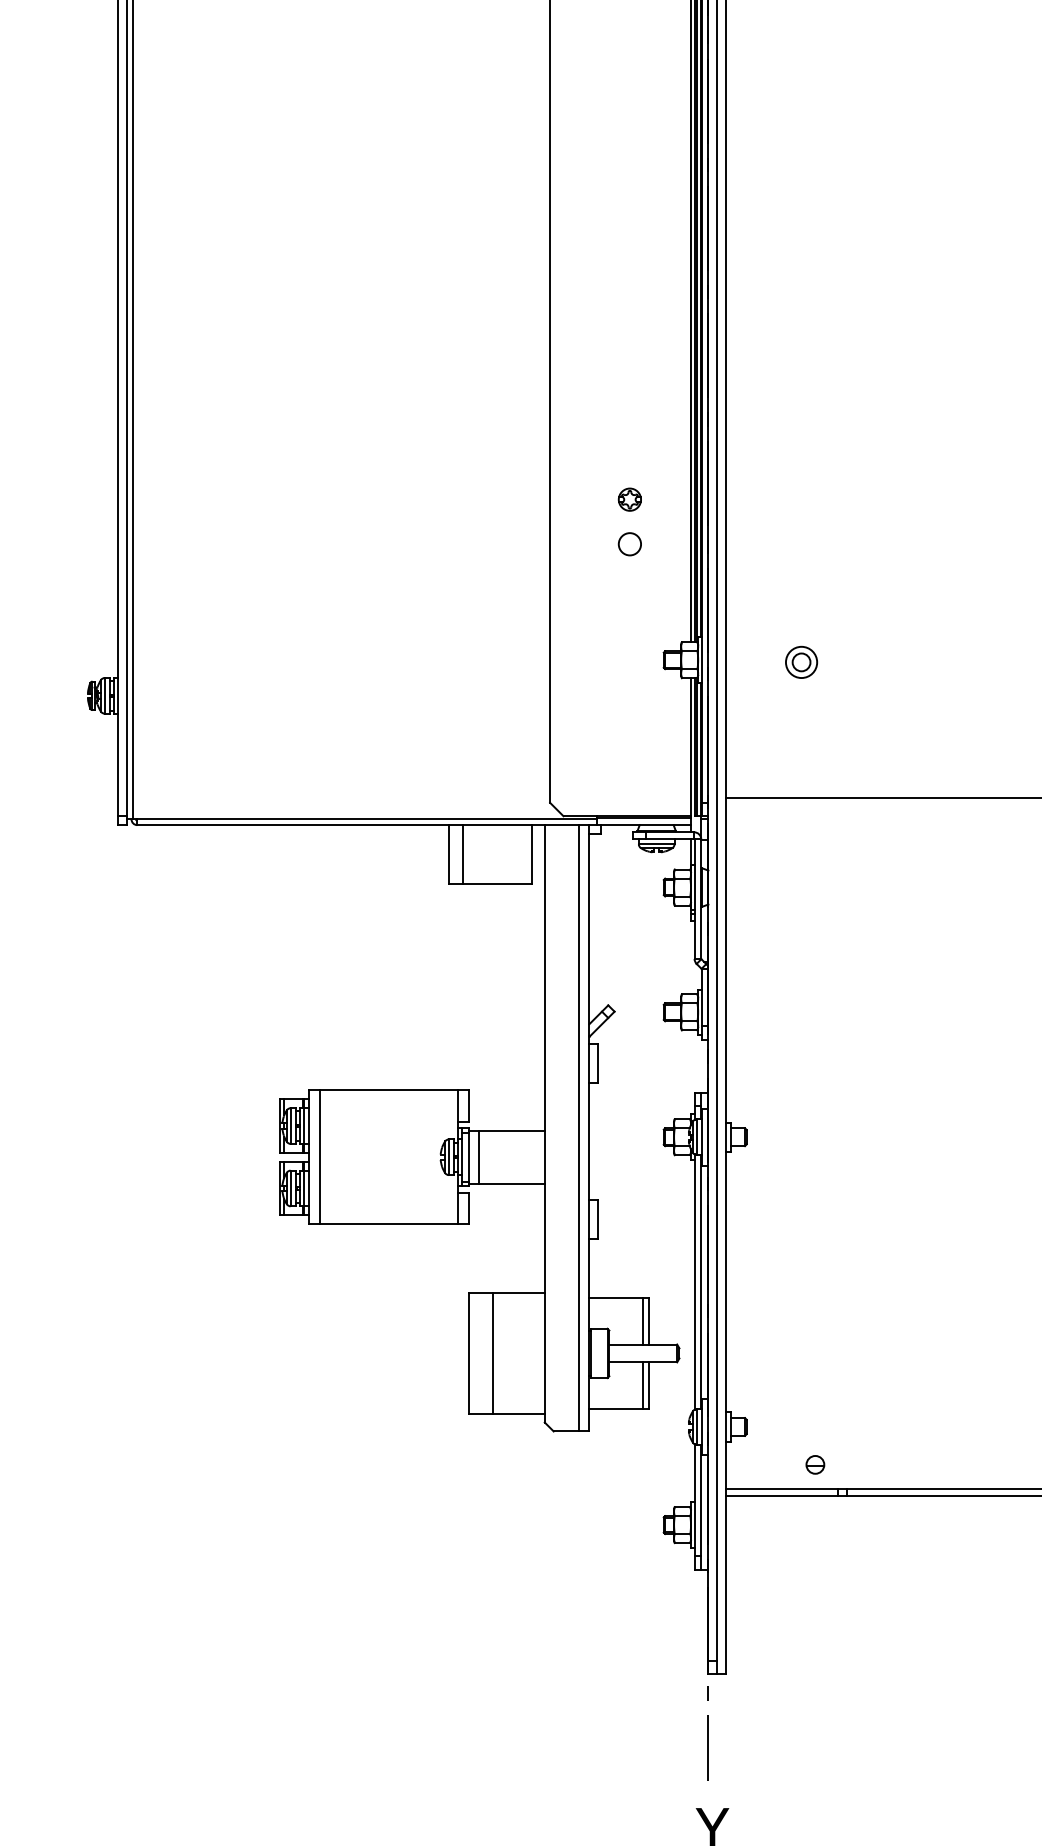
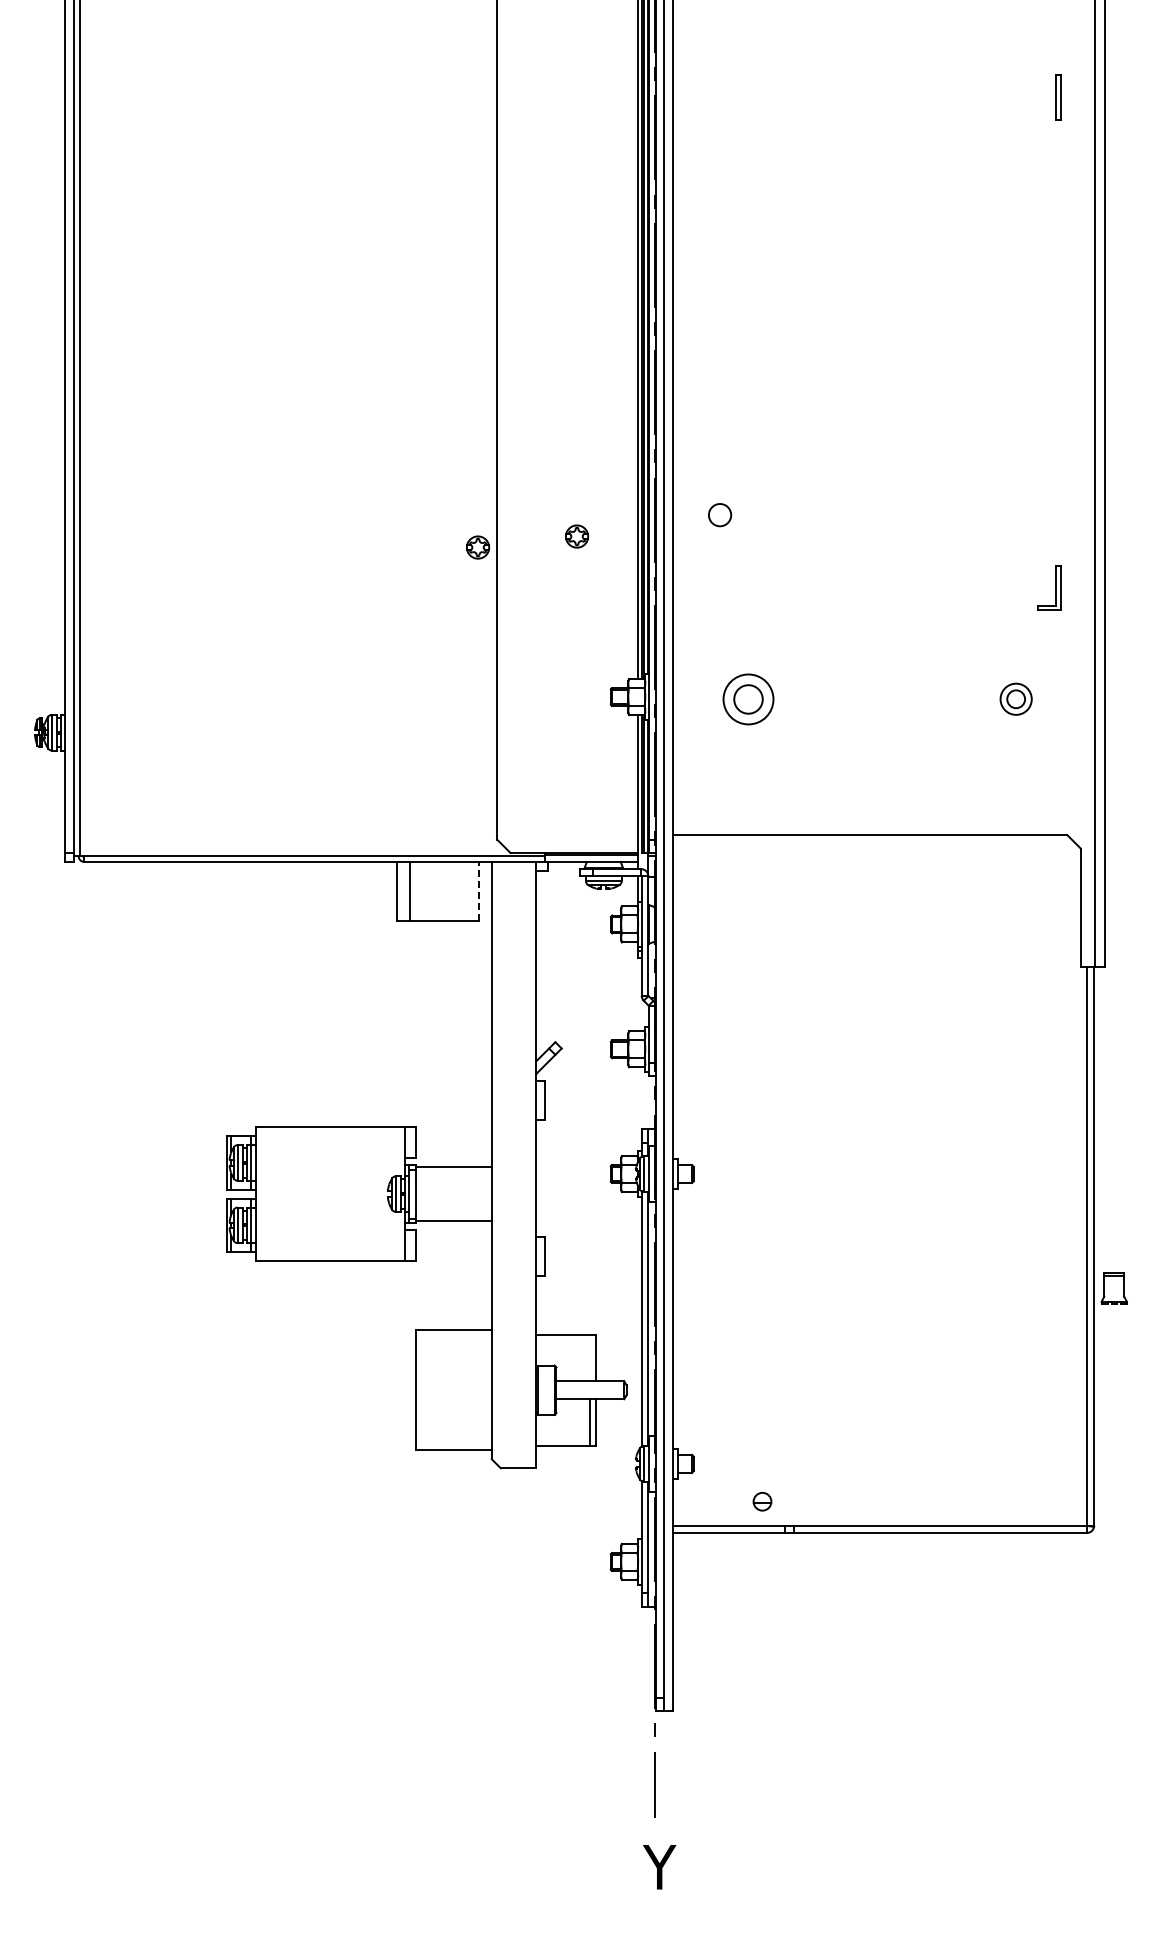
part: (531, 510) -> (478, 547), added
circle: (630, 544) -> (720, 515), moved
part: (801, 661) -> (748, 698), size x1.6
line: (531, 854) -> (478, 891), solid -> dashed
line: (579, 1128) -> (526, 1165), removed
line: (479, 1156) -> (426, 1193), removed
line: (319, 1157) -> (266, 1194), removed
line: (642, 1320) -> (589, 1357), removed
line: (493, 1353) -> (440, 1390), removed

